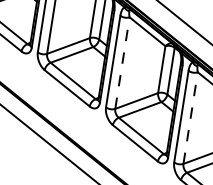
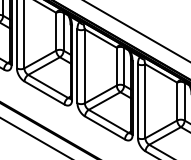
line: (121, 63) -> (84, 66), dashed -> solid
line: (190, 118) -> (145, 101), dashed -> solid

